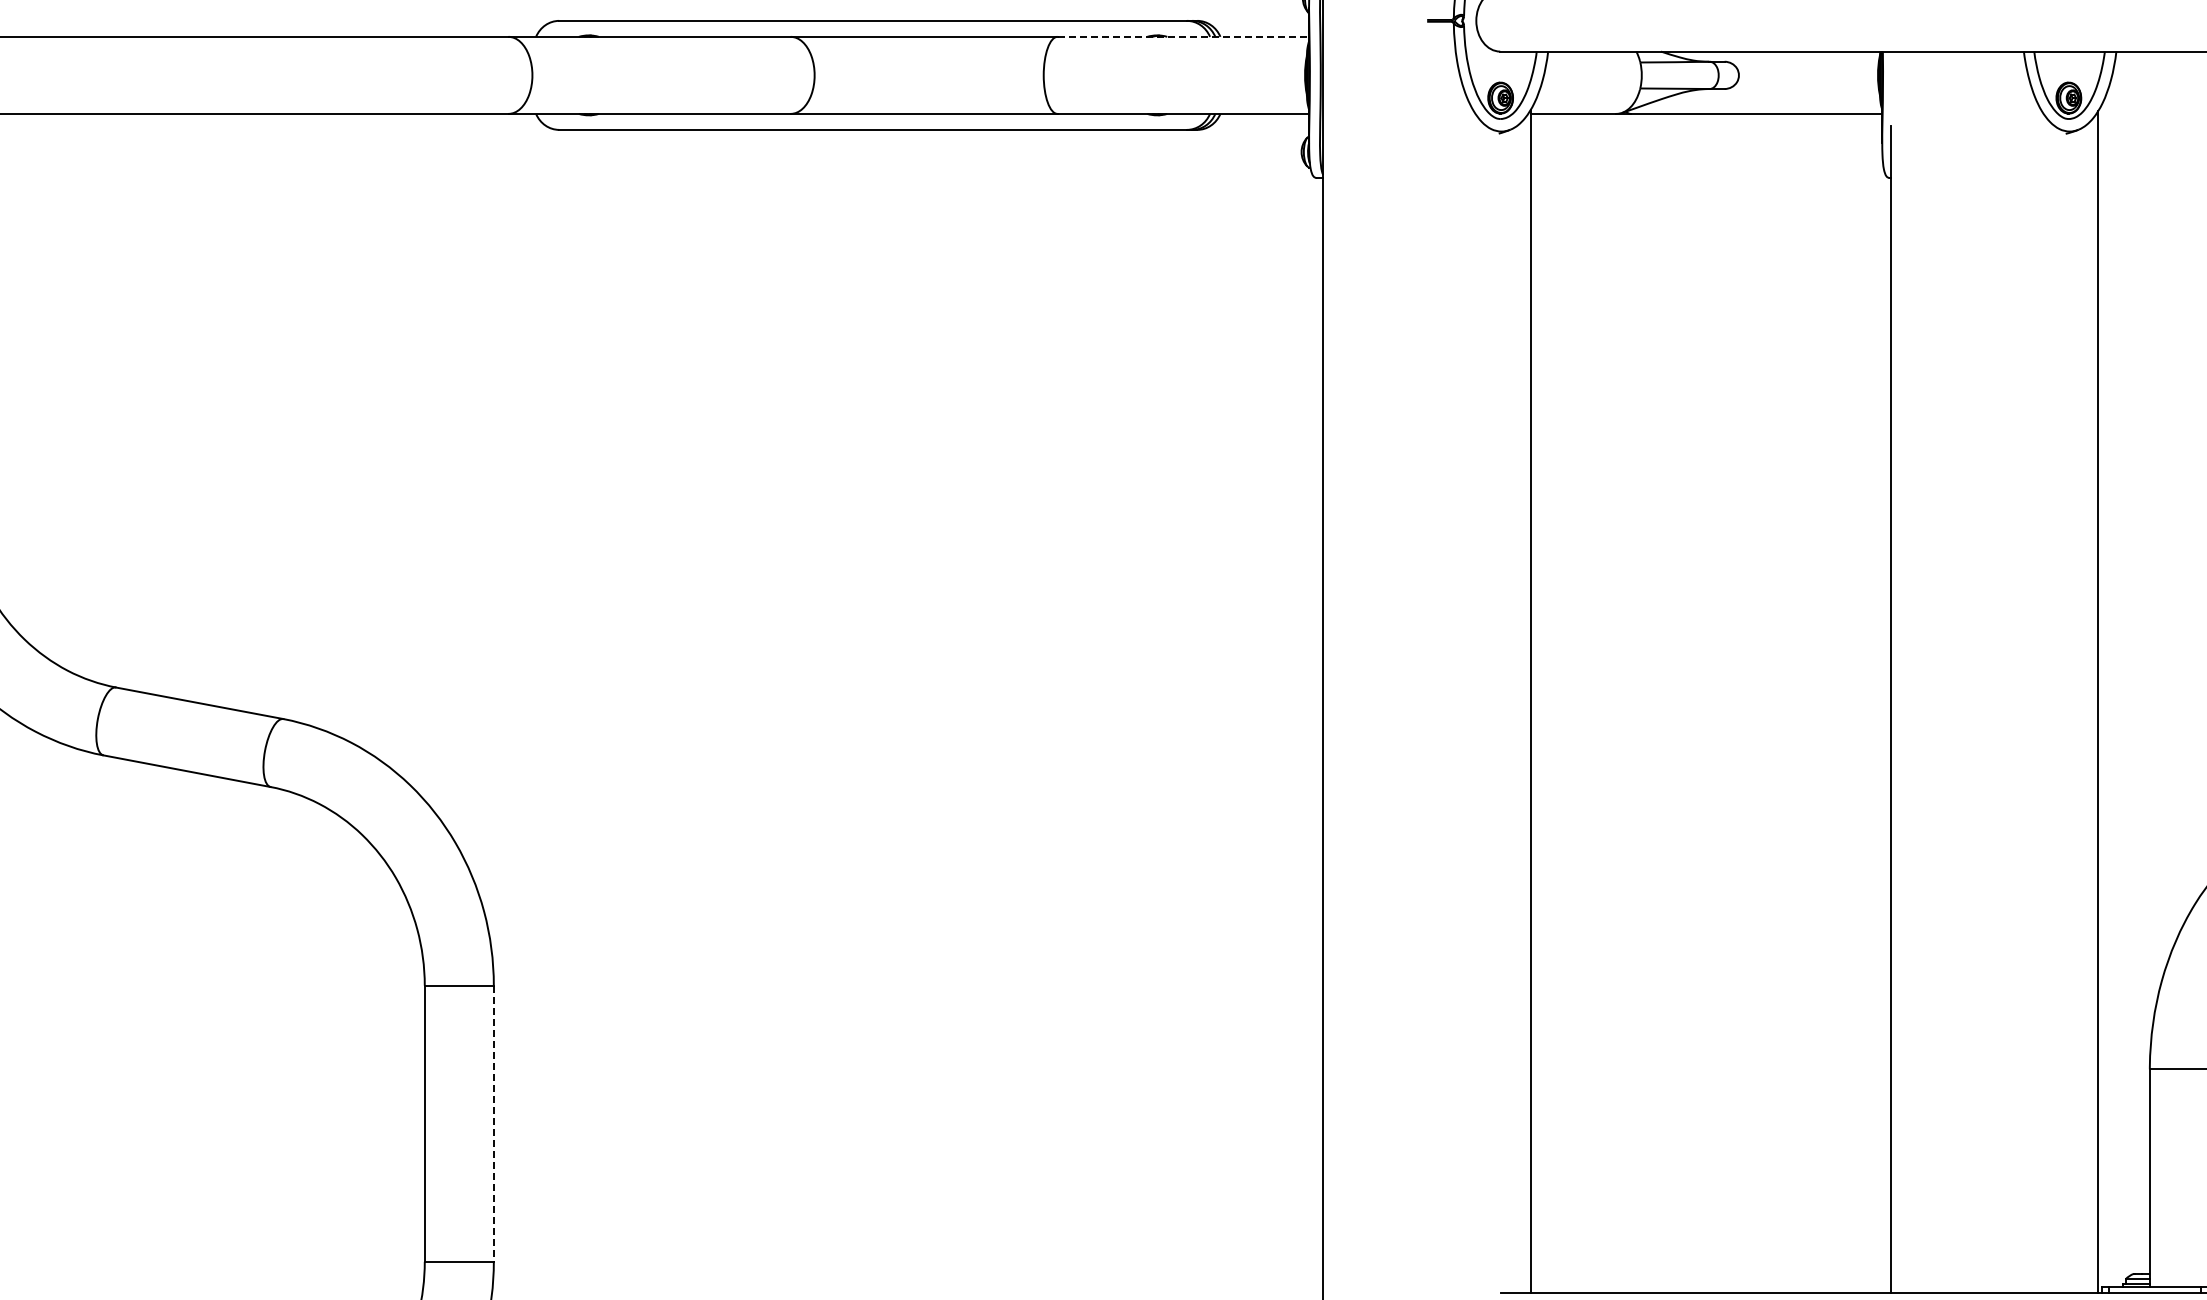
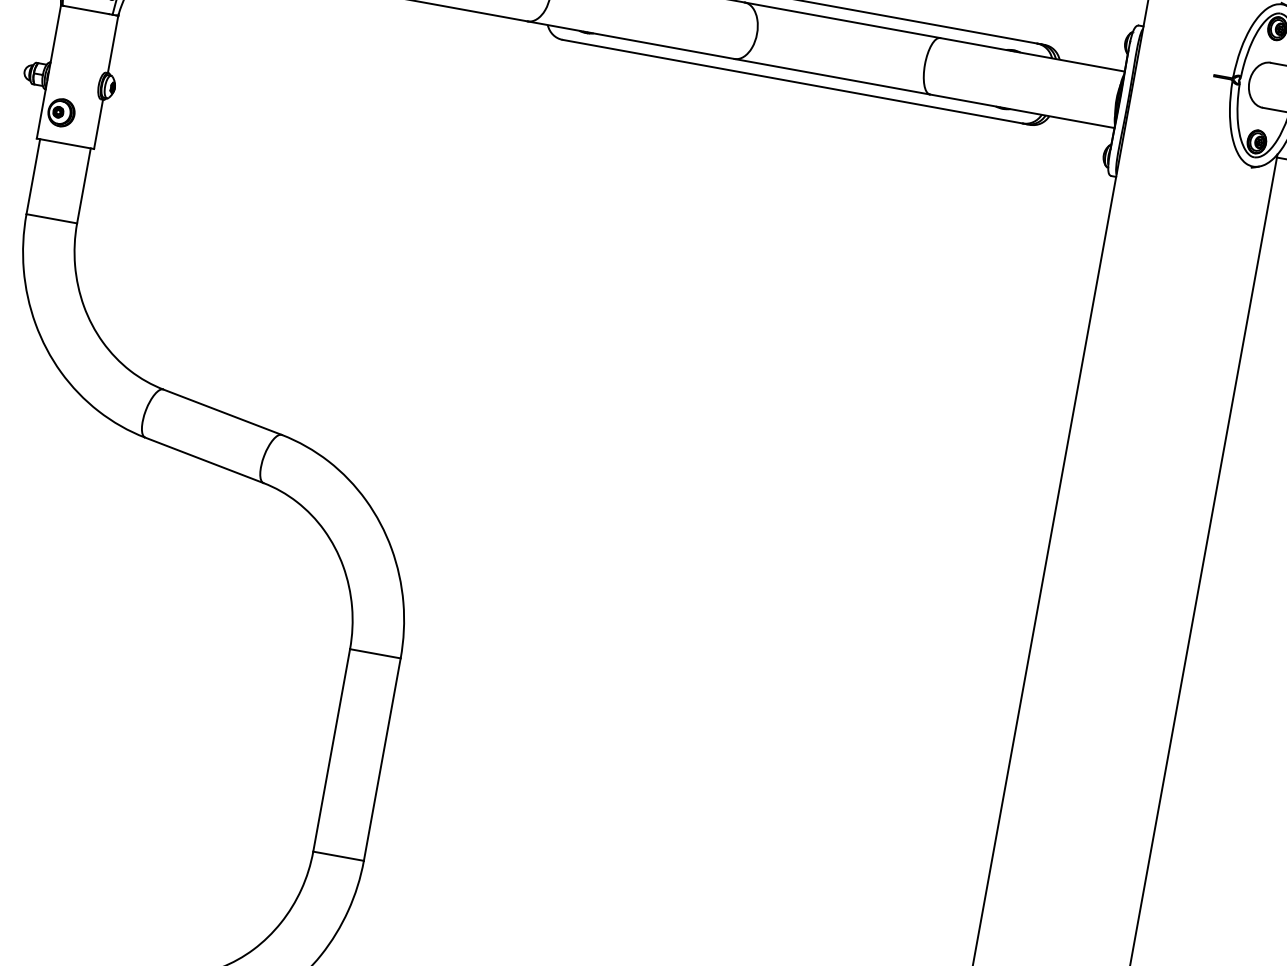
line: (1183, 36) -> (1032, 54), dashed -> solid
line: (493, 1124) -> (381, 760), dashed -> solid

